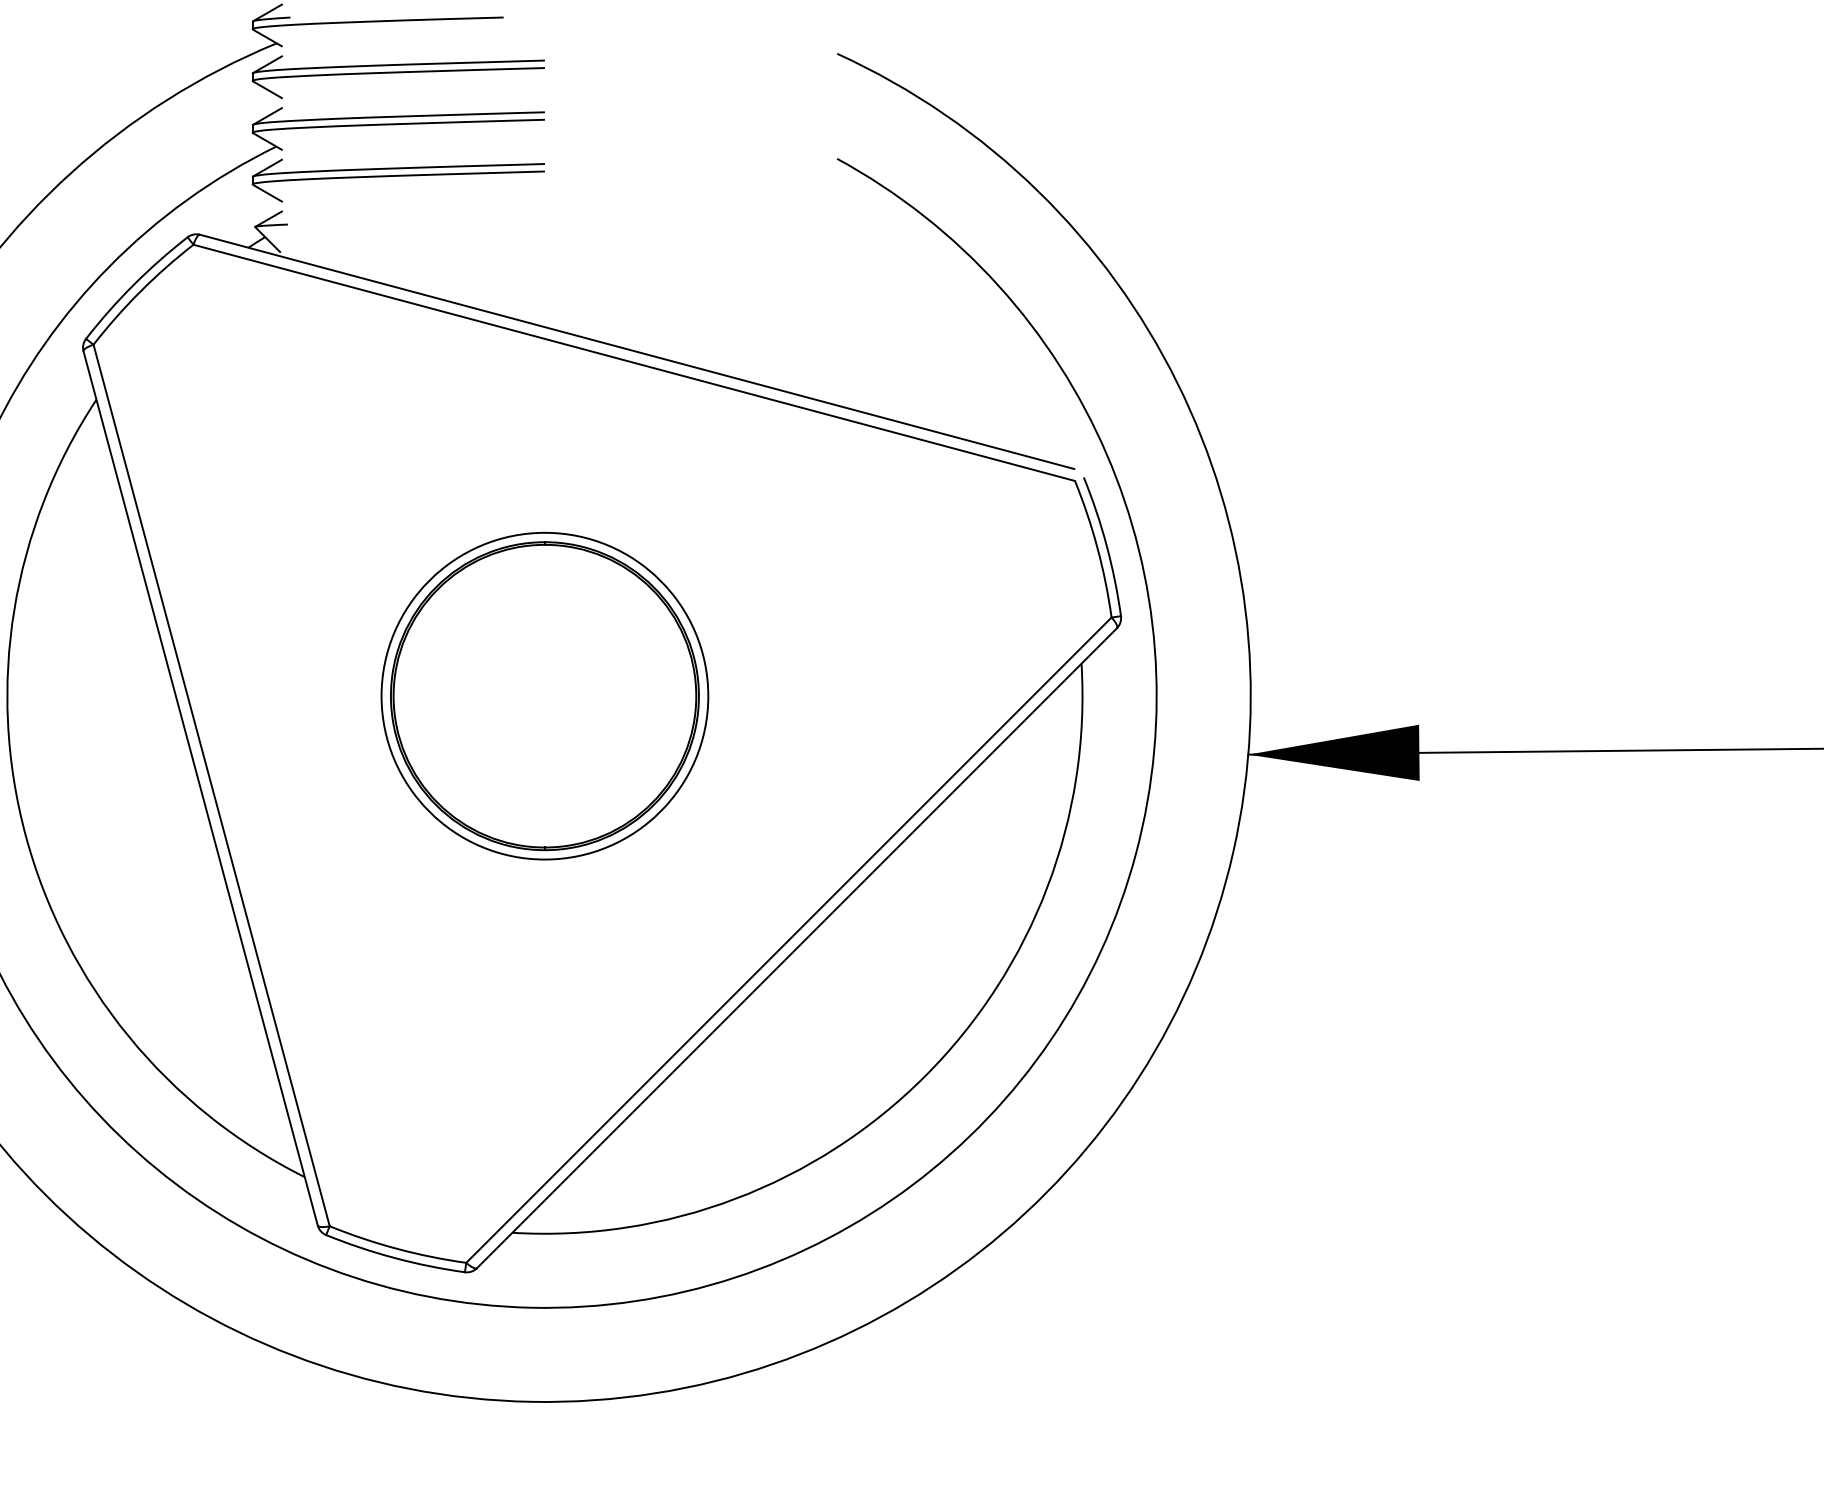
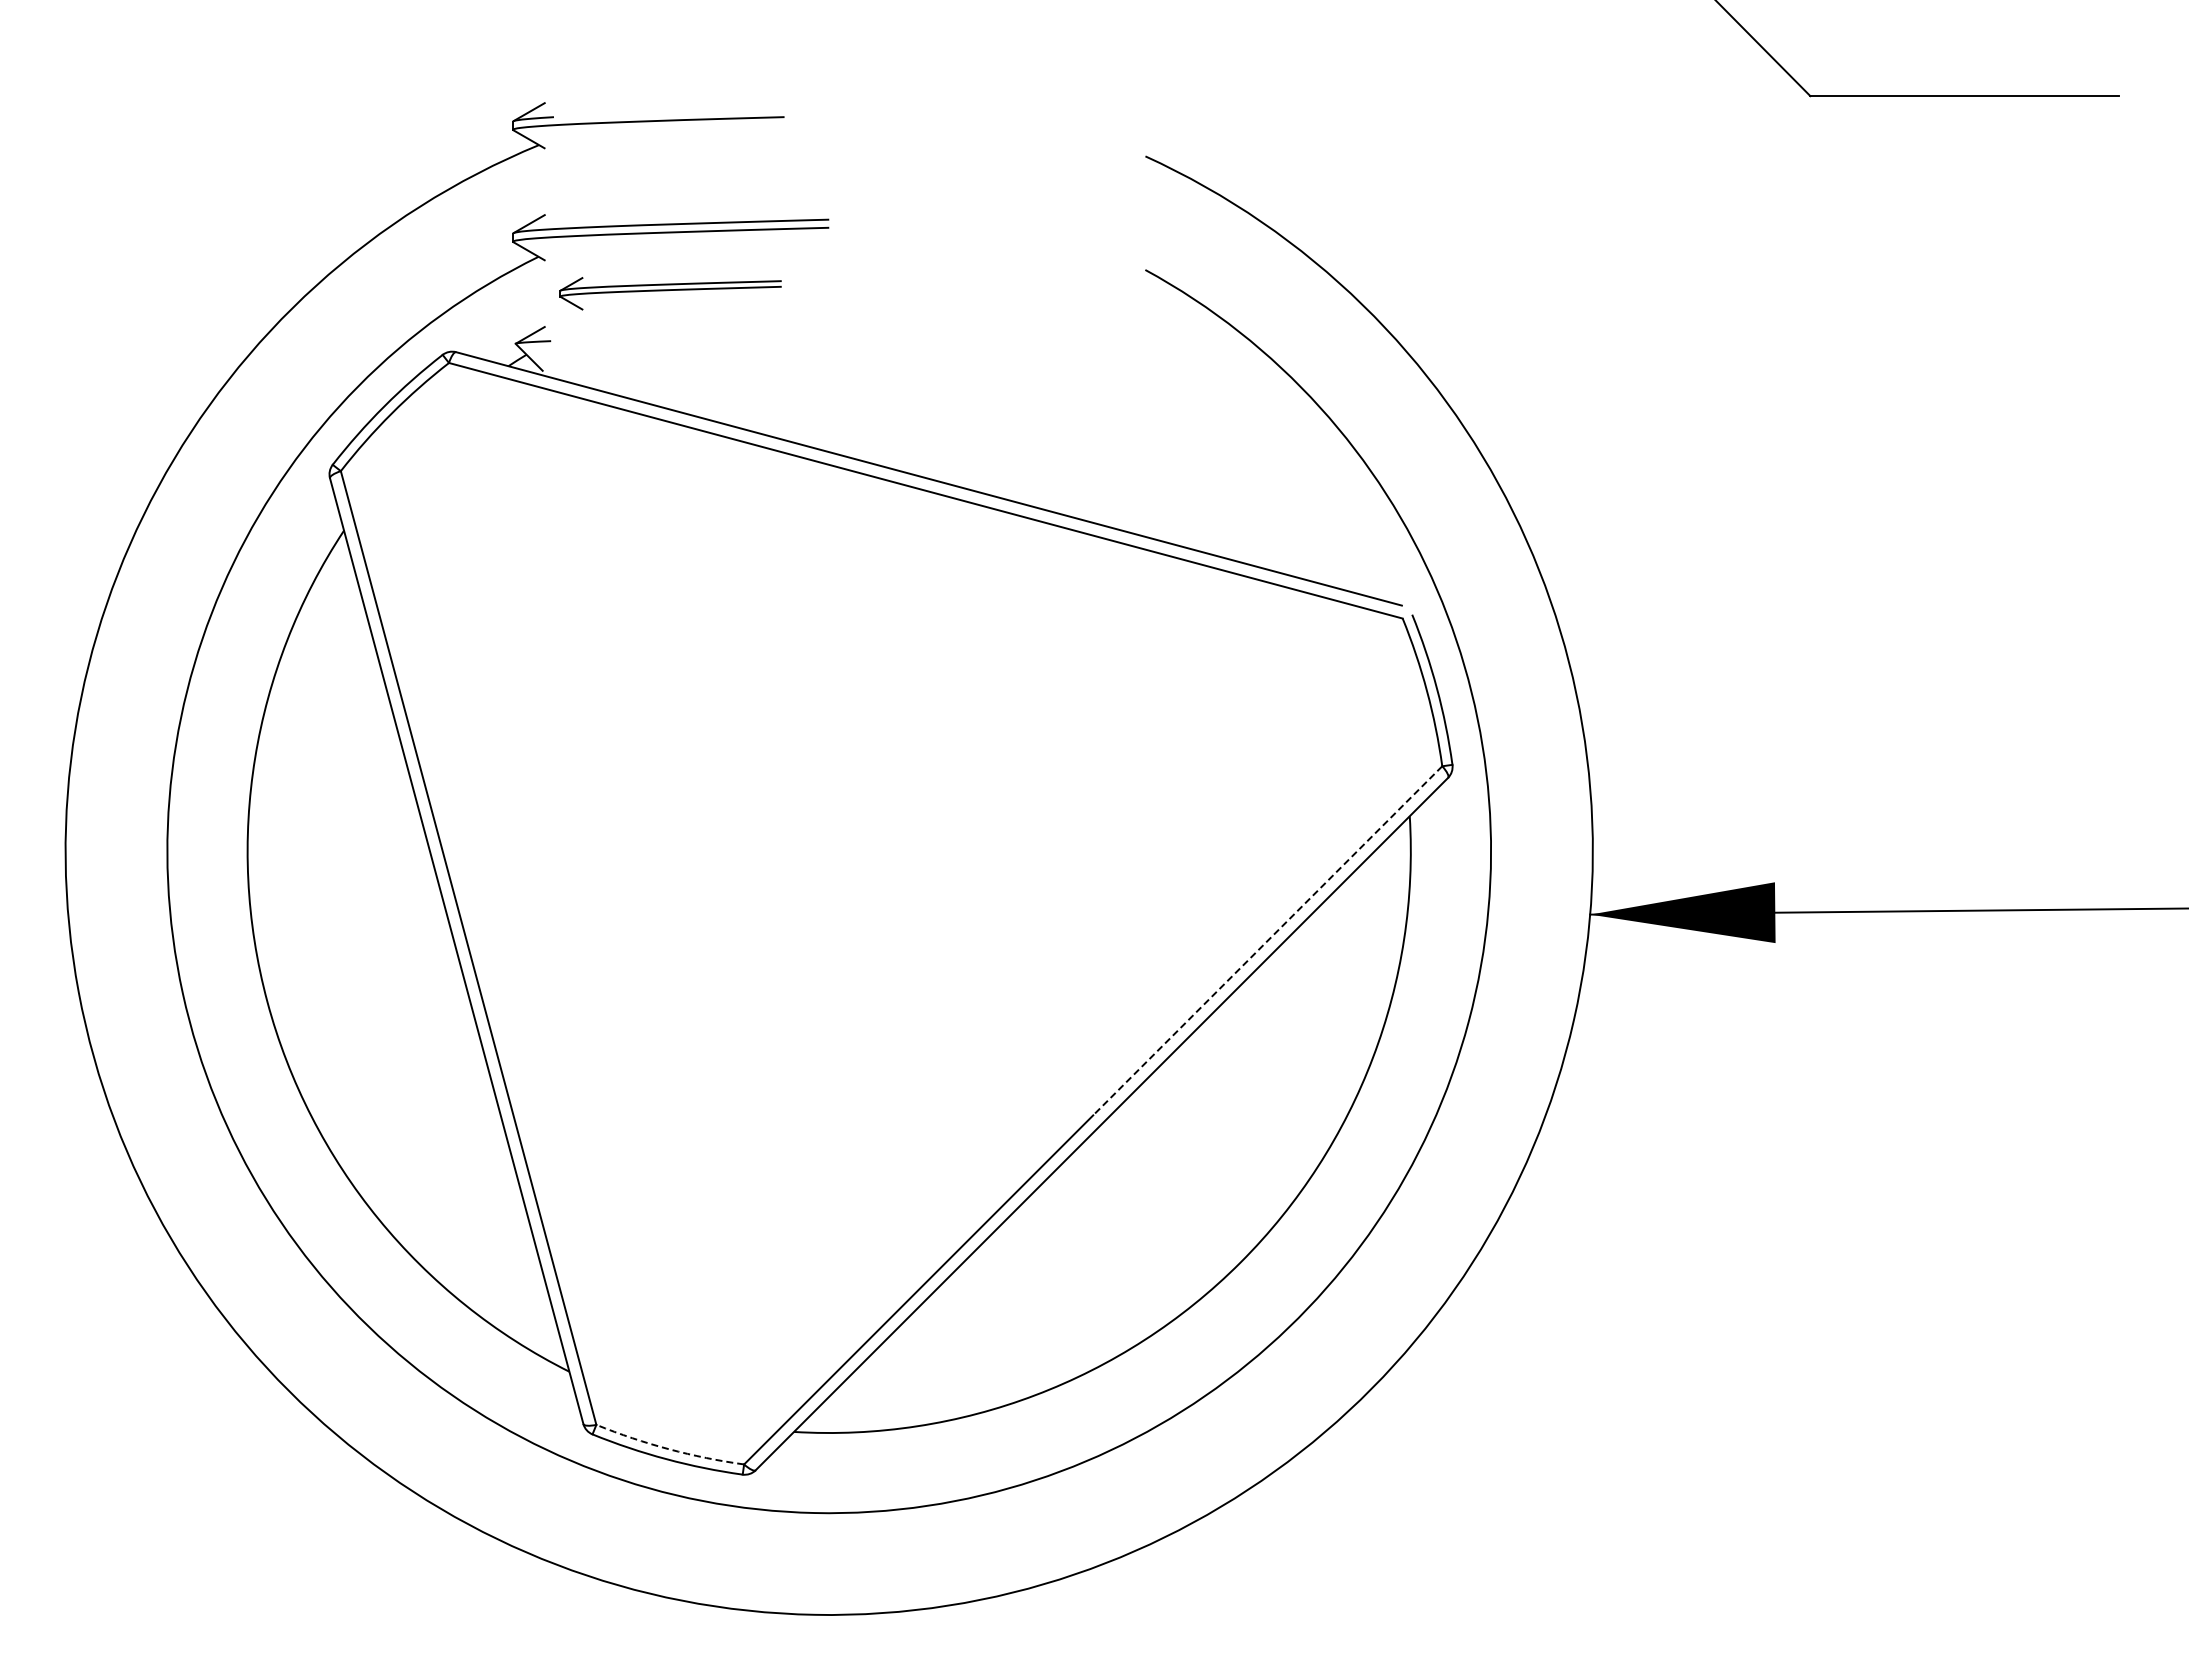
part: (398, 77) -> (670, 181), removed
part: (398, 180) -> (670, 293), size x0.7
part: (544, 695) -> (828, 850), removed
line: (950, 778) -> (1267, 940), solid -> dashed
arc: (397, 1249) -> (669, 1449), solid -> dashed

